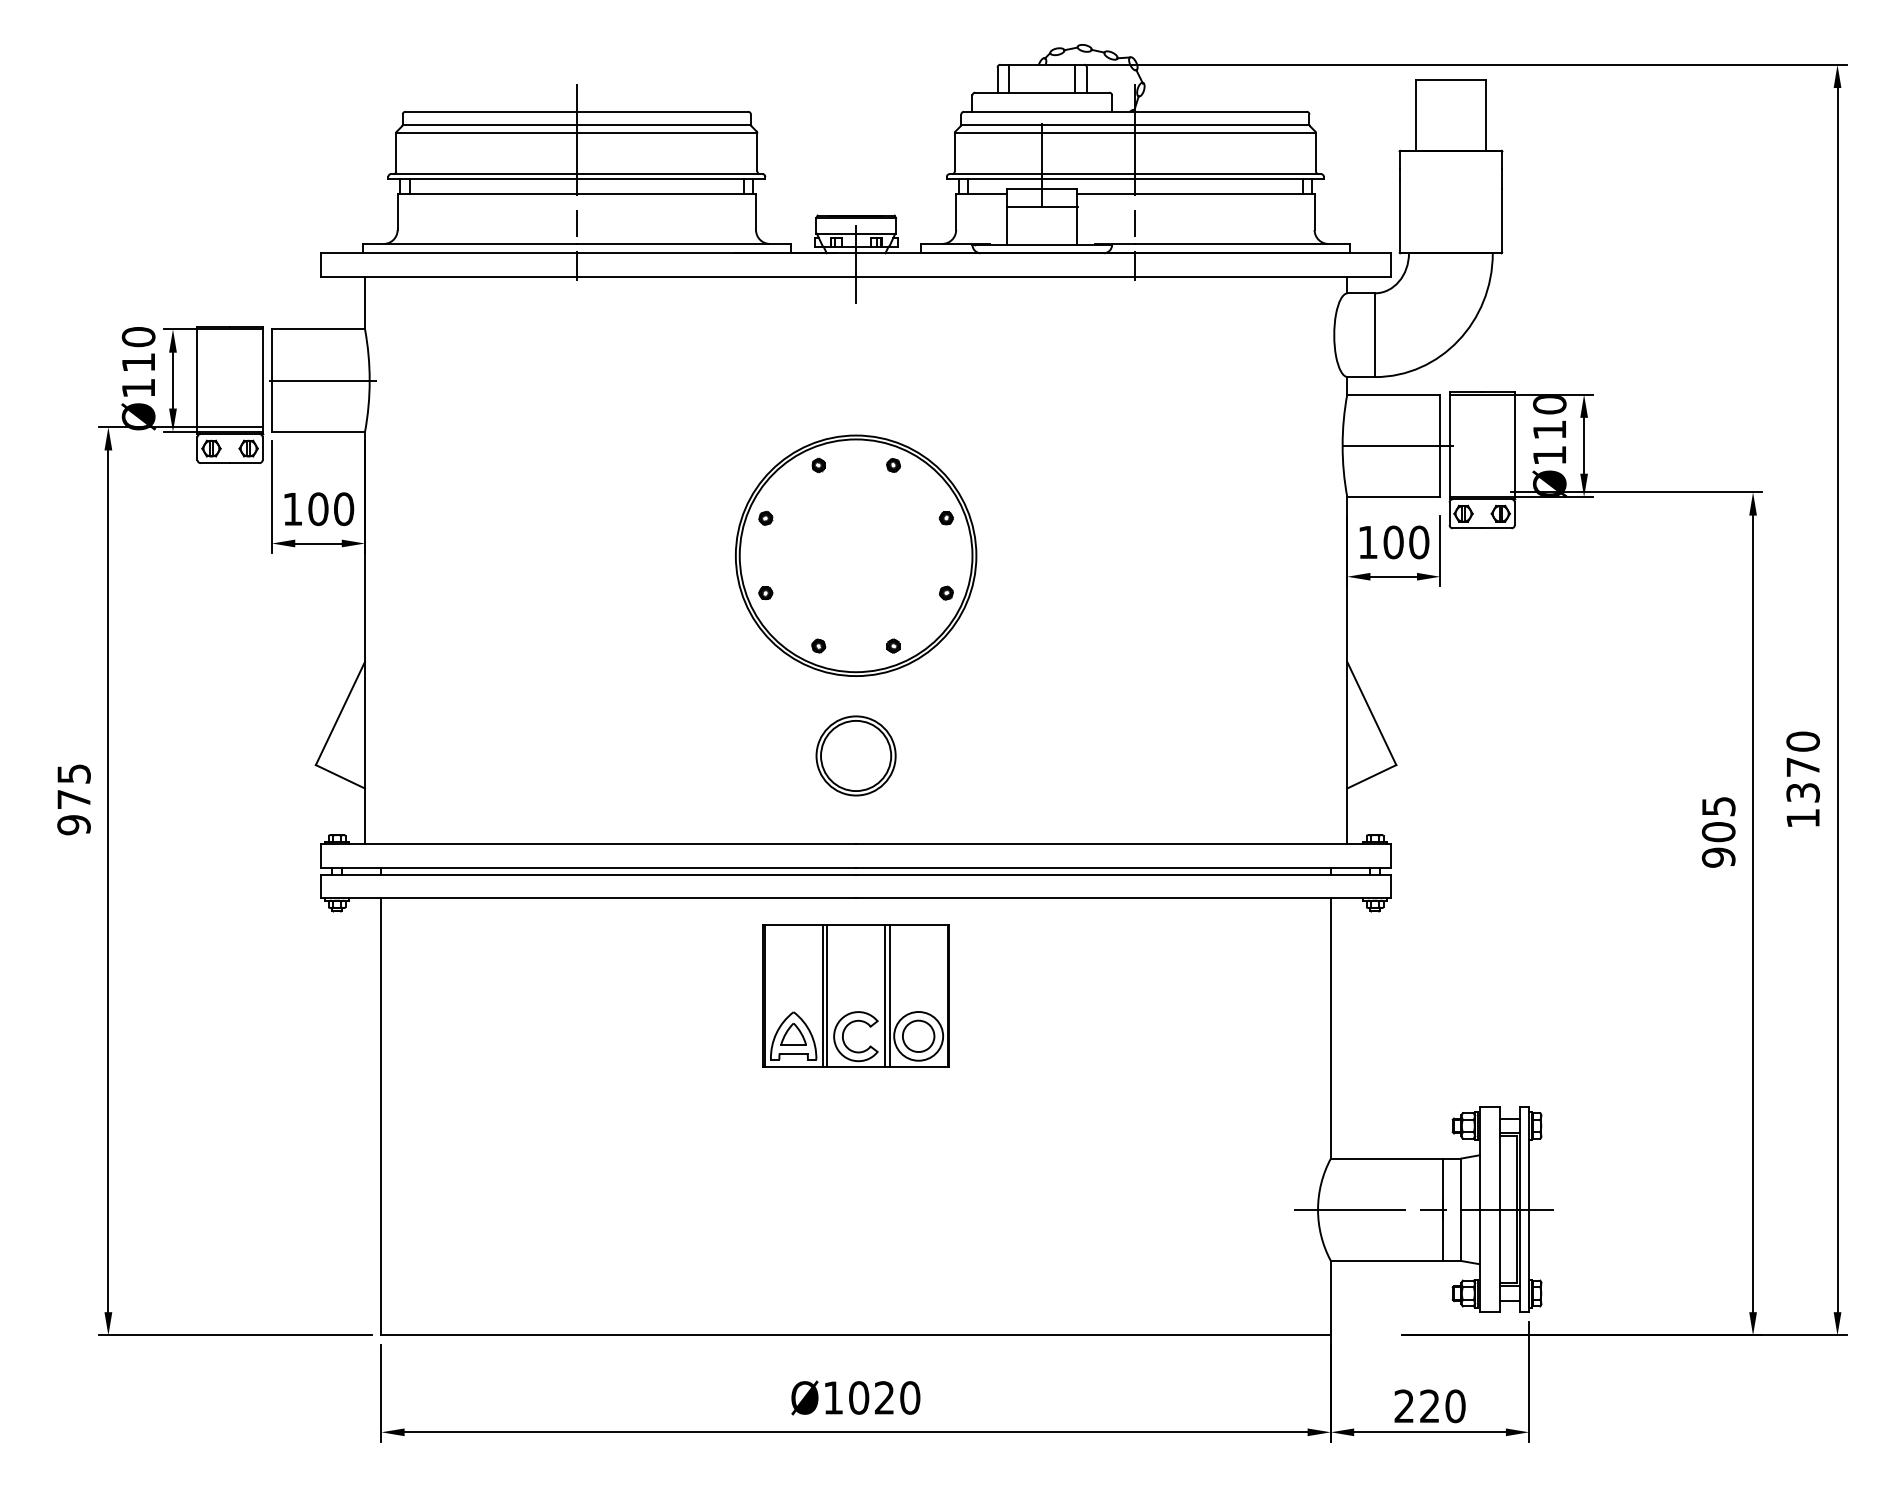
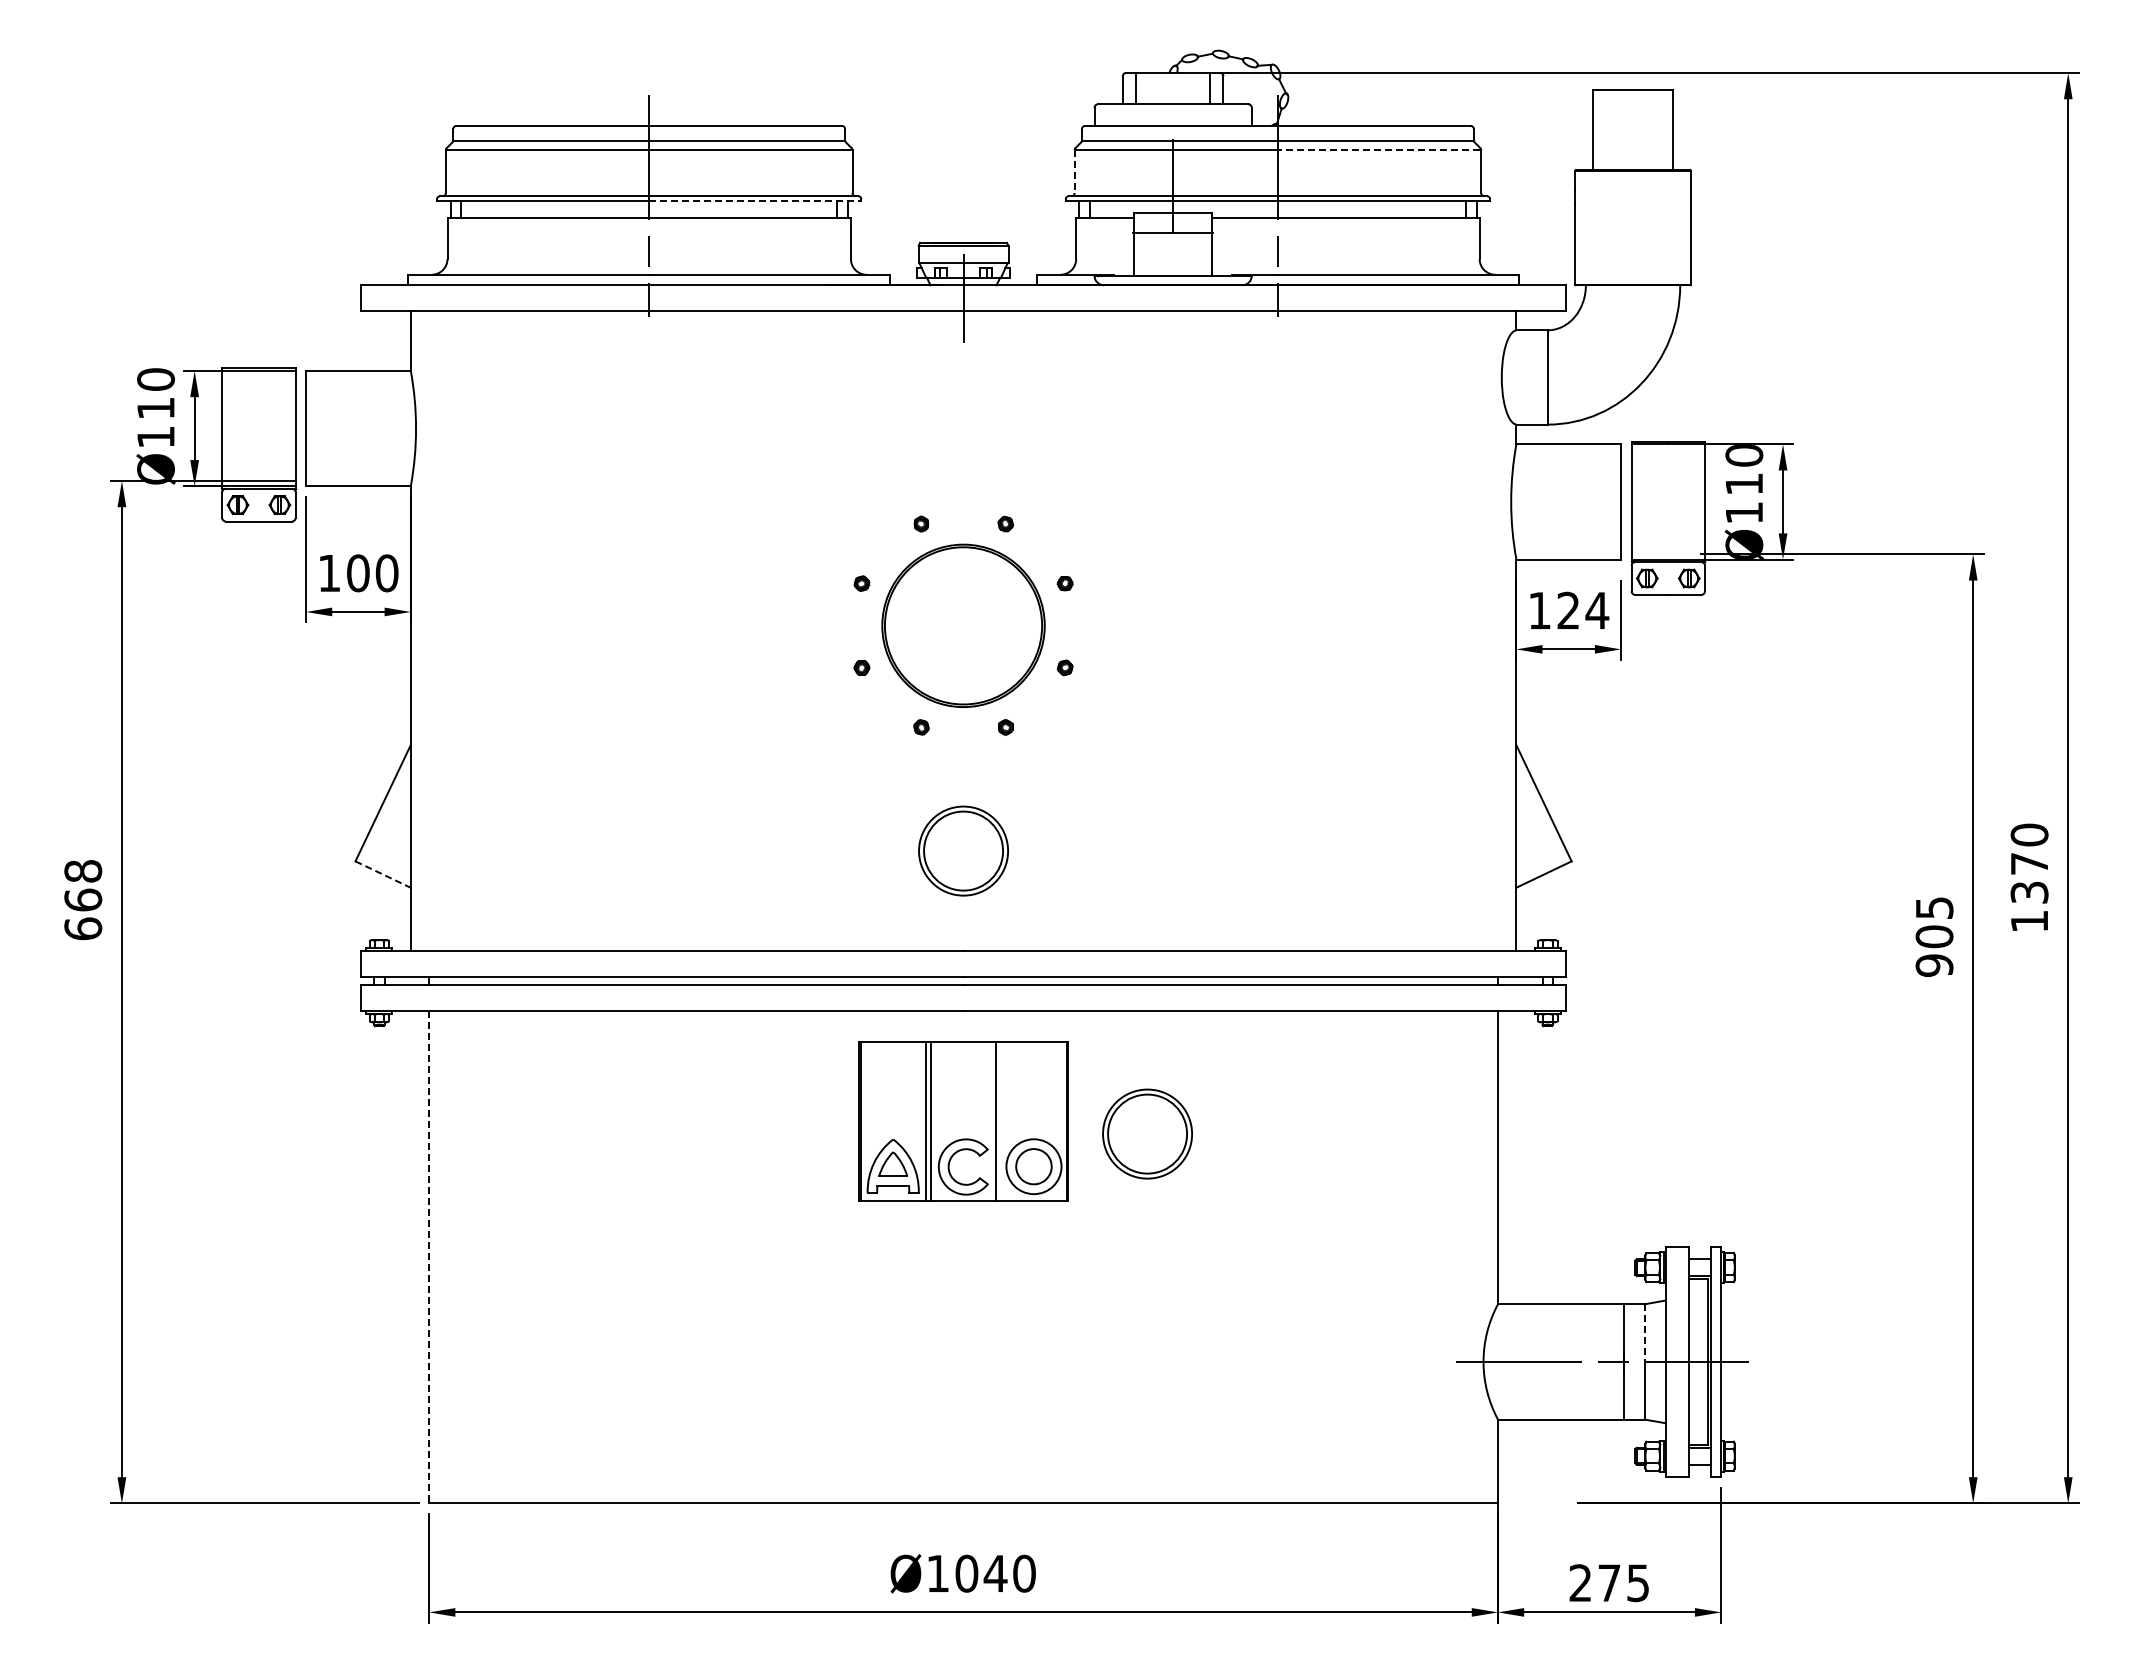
line: (1224, 132) -> (1378, 149), solid -> dashed
line: (954, 153) -> (1074, 172), solid -> dashed
line: (671, 178) -> (755, 201), solid -> dashed
line: (323, 380) -> (363, 428), removed
line: (1396, 445) -> (1571, 501), removed
text: (1406, 542) -> (1583, 610), 100 -> 124
part: (856, 555) -> (963, 625), size x0.6
line: (340, 776) -> (383, 874), solid -> dashed
text: (74, 799) -> (83, 900), 975 -> 668
line: (889, 996) -> (1001, 1121), removed
part: (1019, 1006) -> (1147, 1133), added
line: (381, 1117) -> (429, 1257), solid -> dashed
line: (1461, 1184) -> (1644, 1333), solid -> dashed
text: (884, 1396) -> (995, 1572), Ø1020 -> Ø1040
text: (1442, 1406) -> (1623, 1583), 220 -> 275

